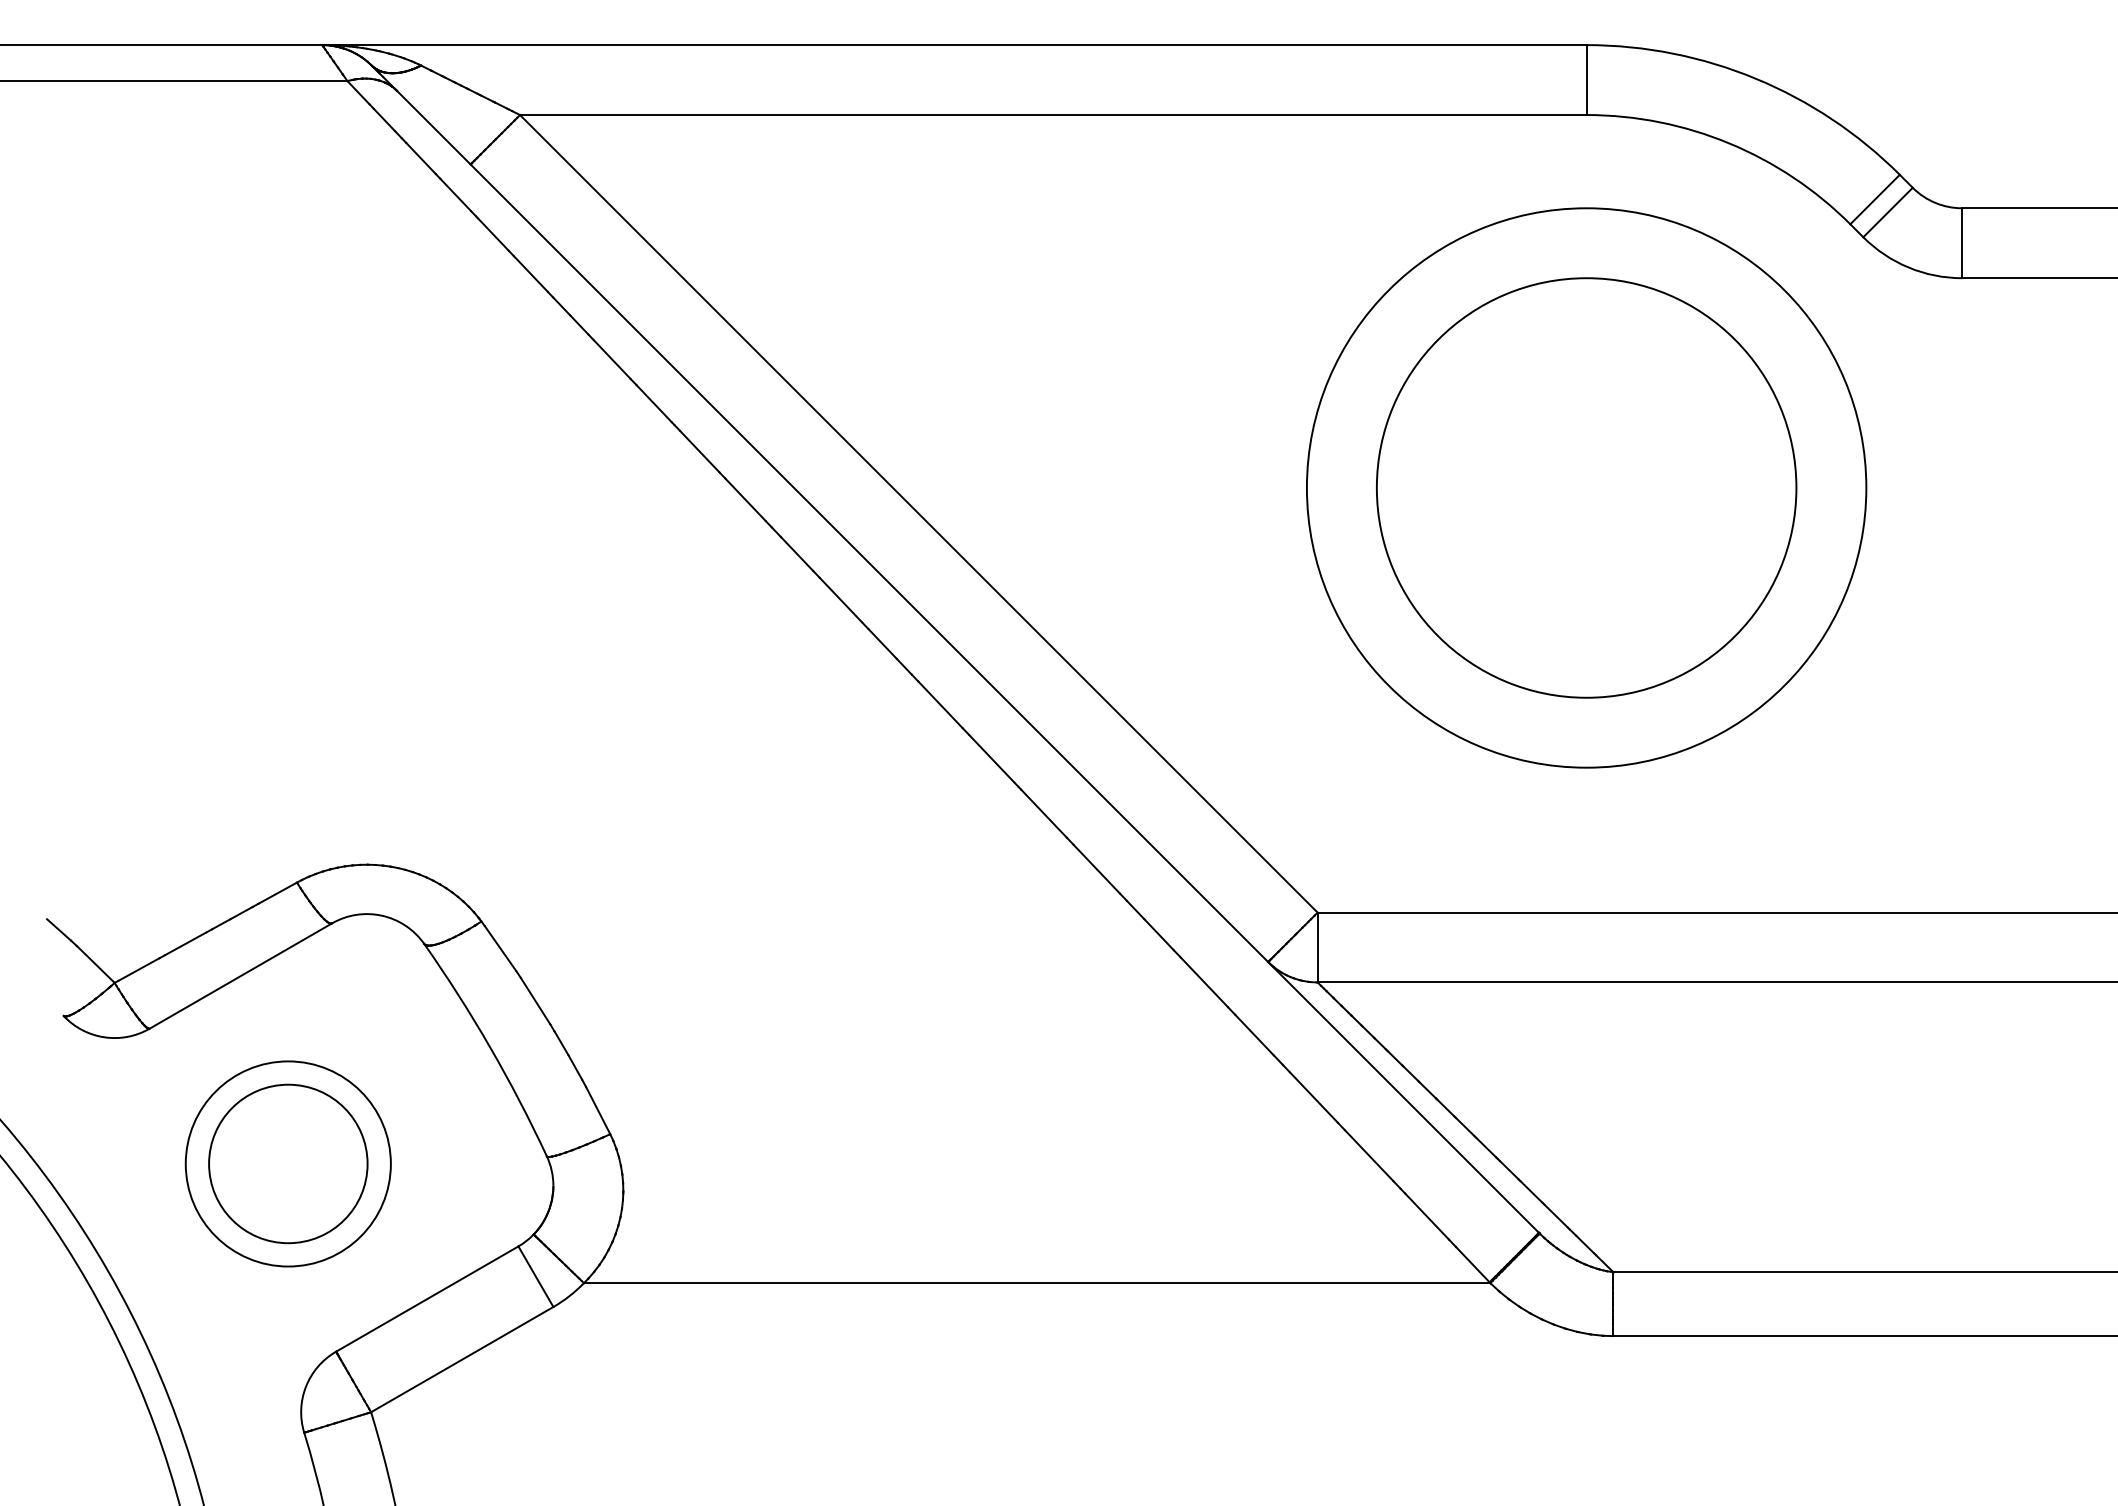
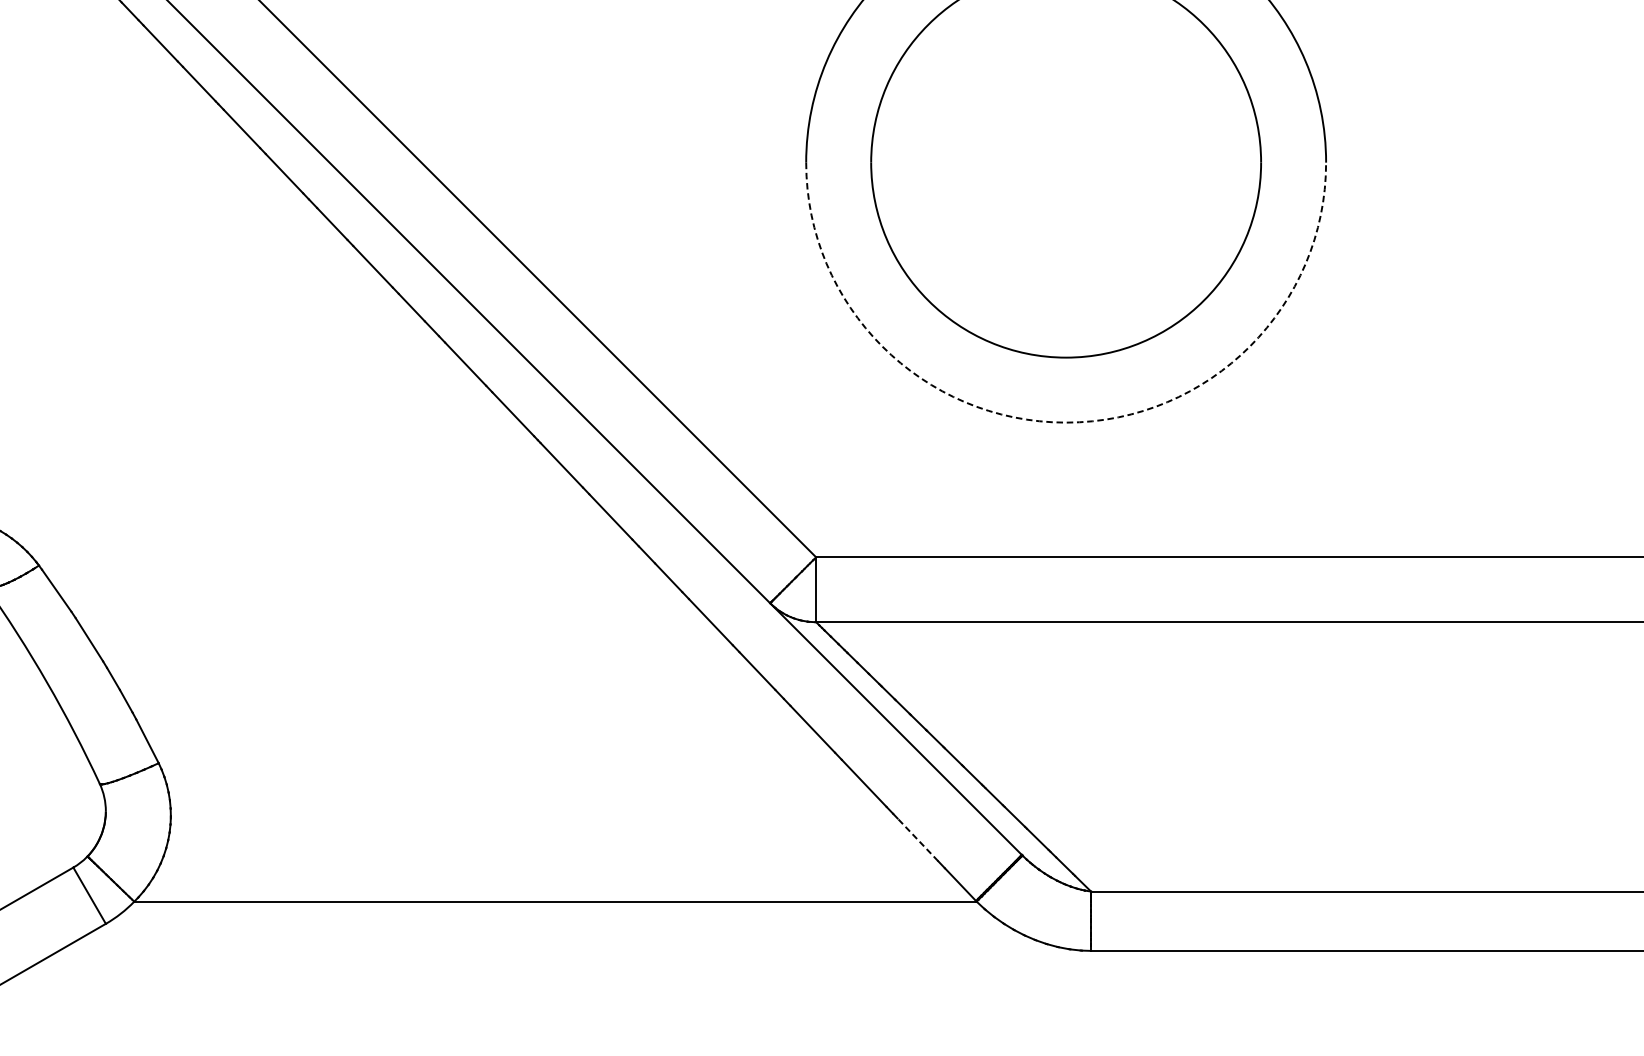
arc: (1586, 767) -> (1066, 422), solid -> dashed
line: (1427, 1216) -> (918, 839), solid -> dashed

